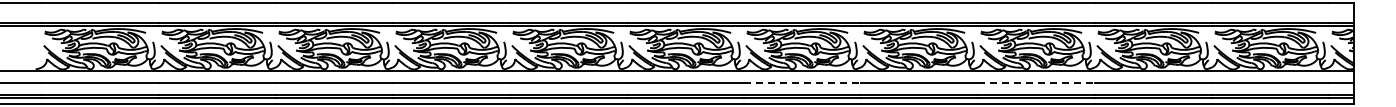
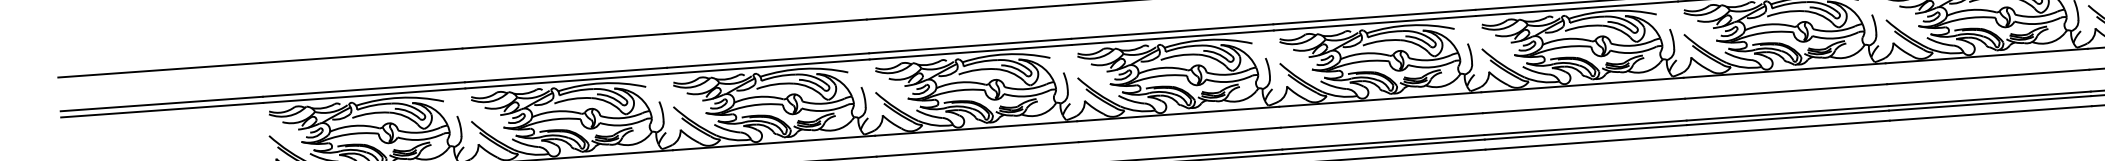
line: (802, 82) -> (1584, 105), dashed -> solid
line: (1036, 82) -> (1988, 76), dashed -> solid

